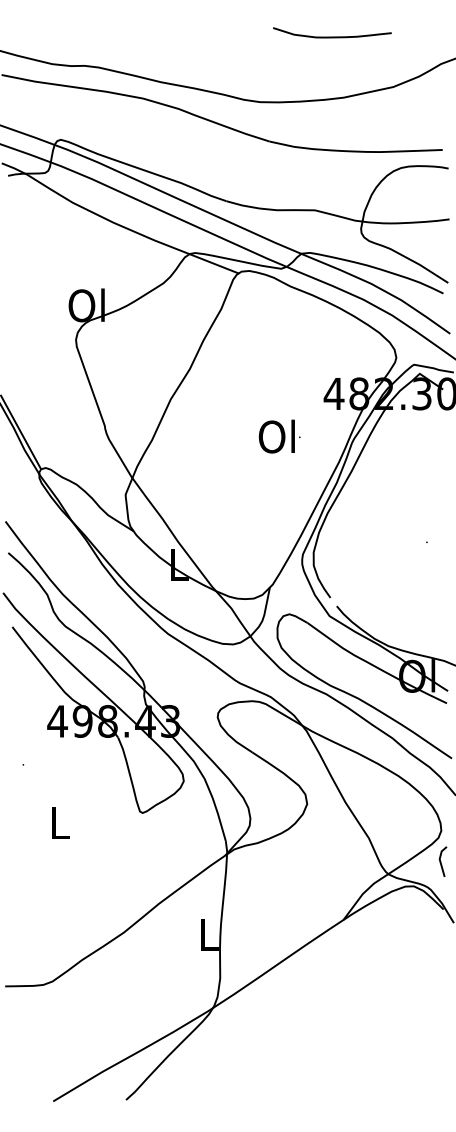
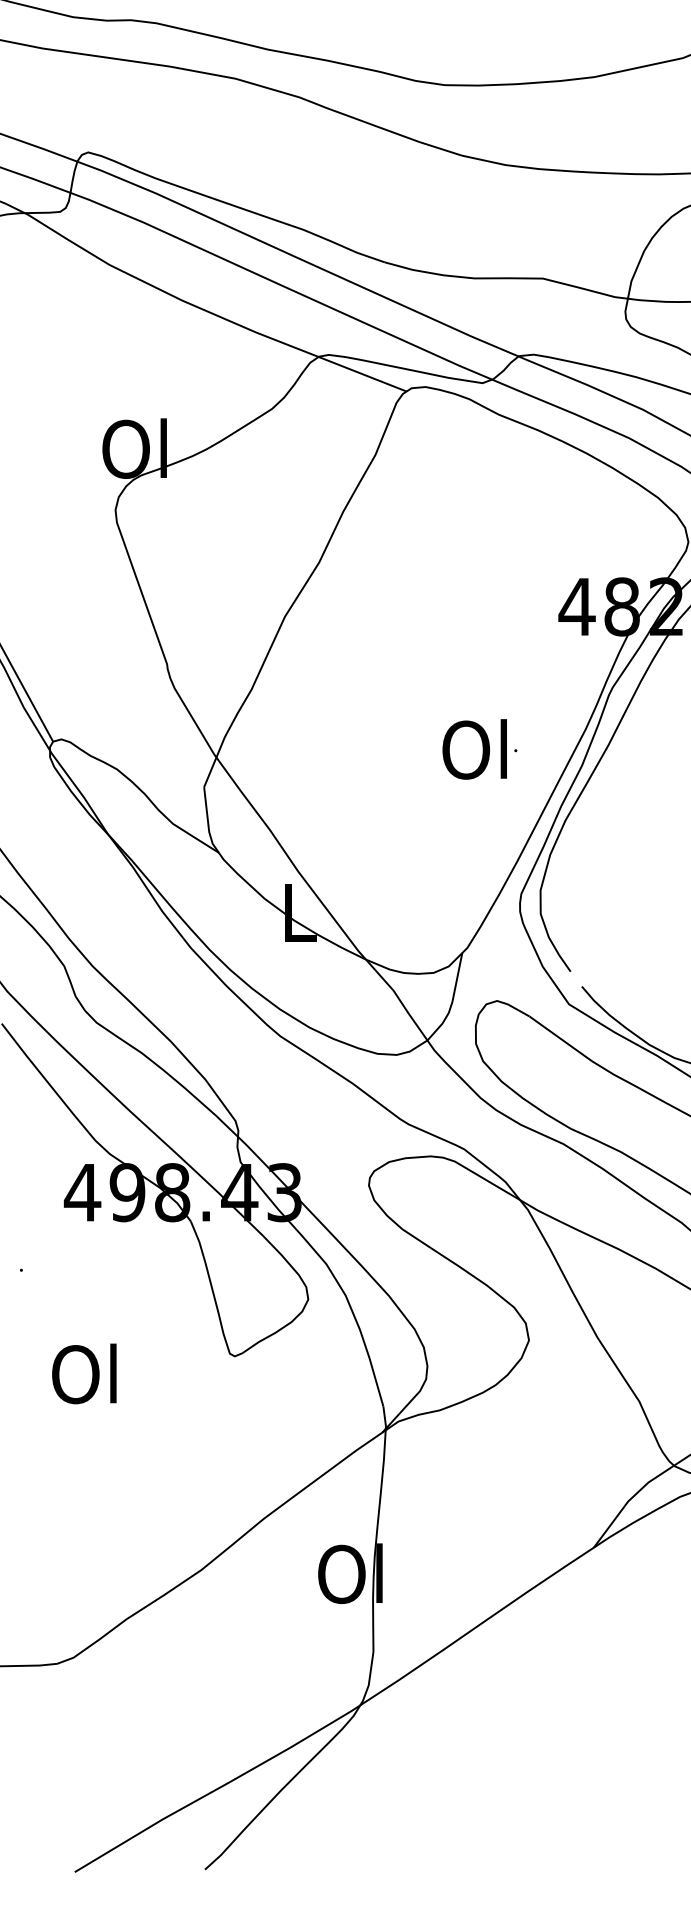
text: (279, 436) -> (479, 749), moved
text: (58, 822) -> (84, 1373), L -> Ol
text: (207, 934) -> (350, 1573), L -> Ol

